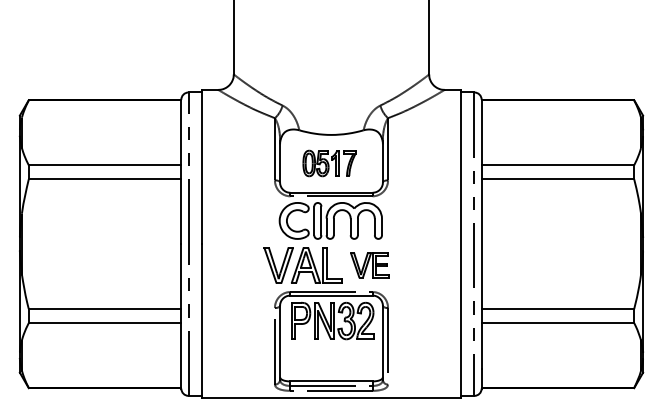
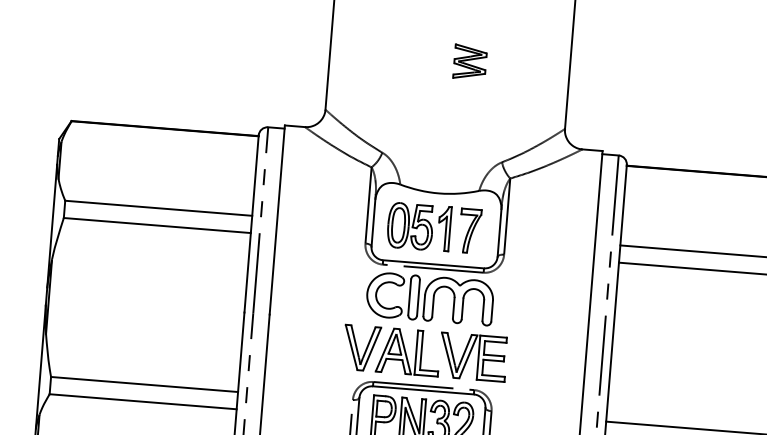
part: (347, 26) -> (469, 62), added
part: (329, 163) -> (434, 228), size x1.43
part: (369, 265) -> (473, 357), size x1.43

